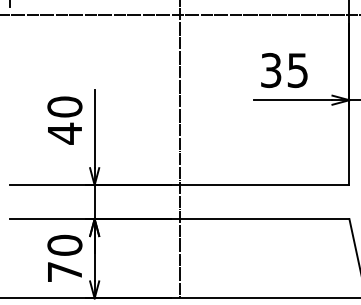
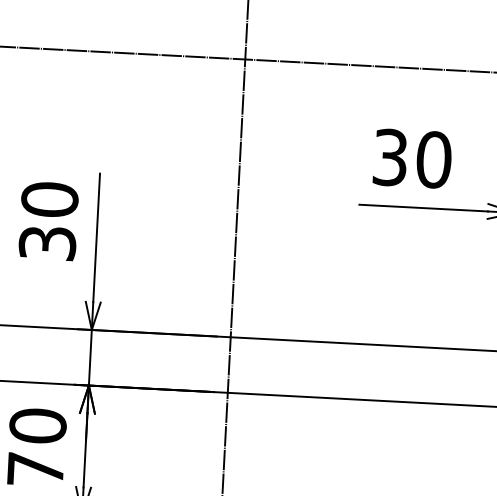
text: (297, 70) -> (433, 159), 35 -> 30
text: (64, 133) -> (46, 242), 40 -> 30

